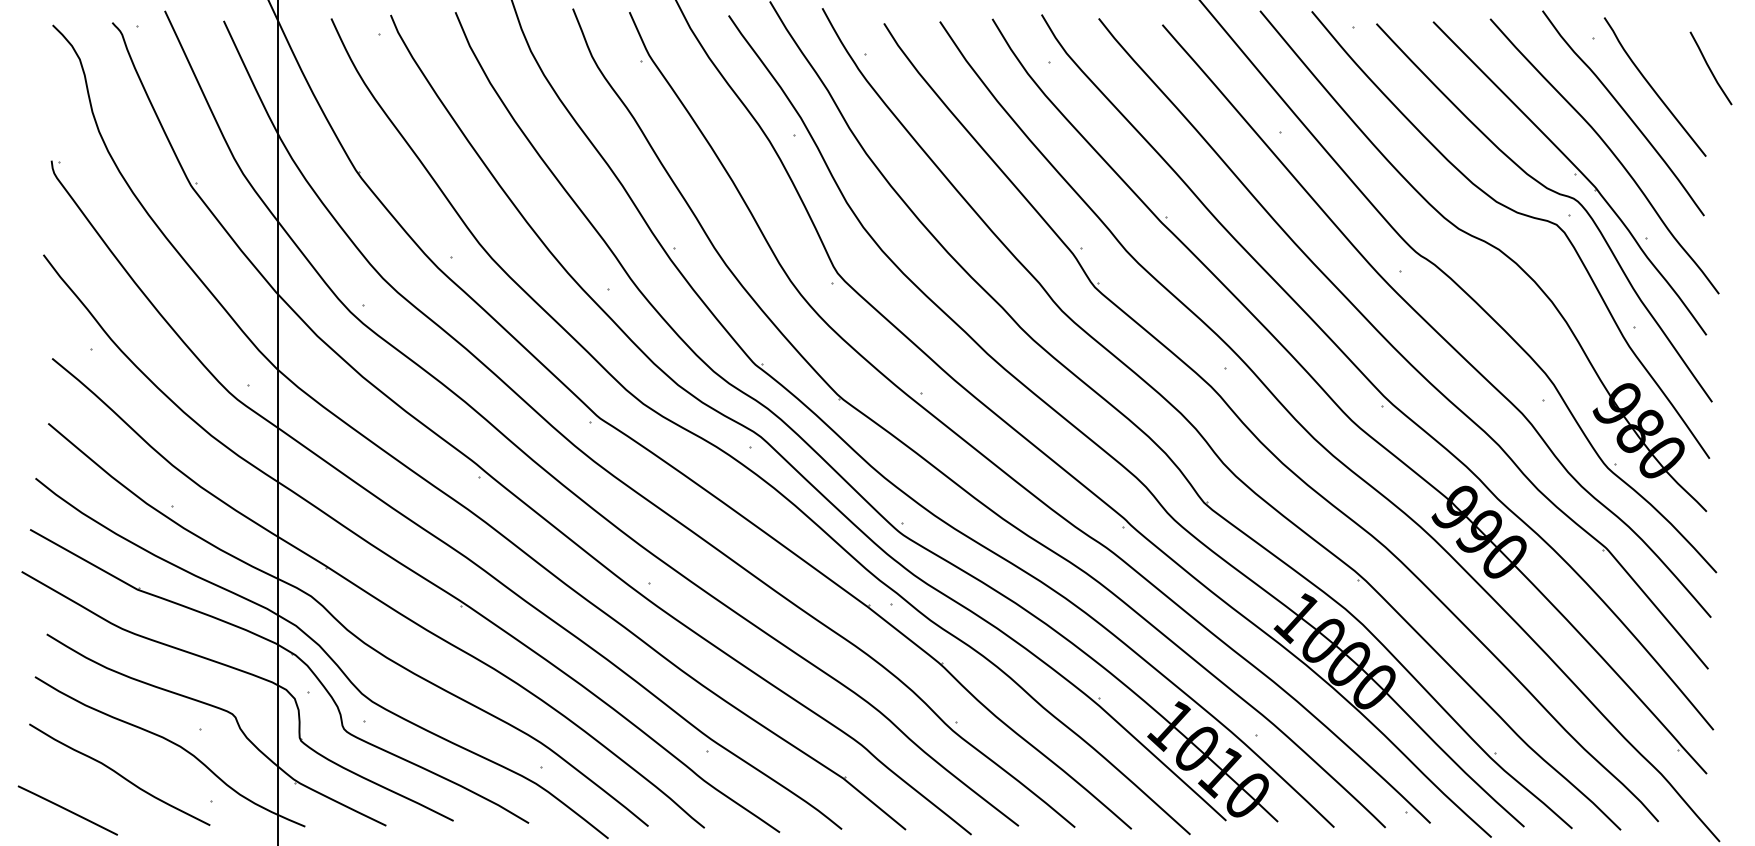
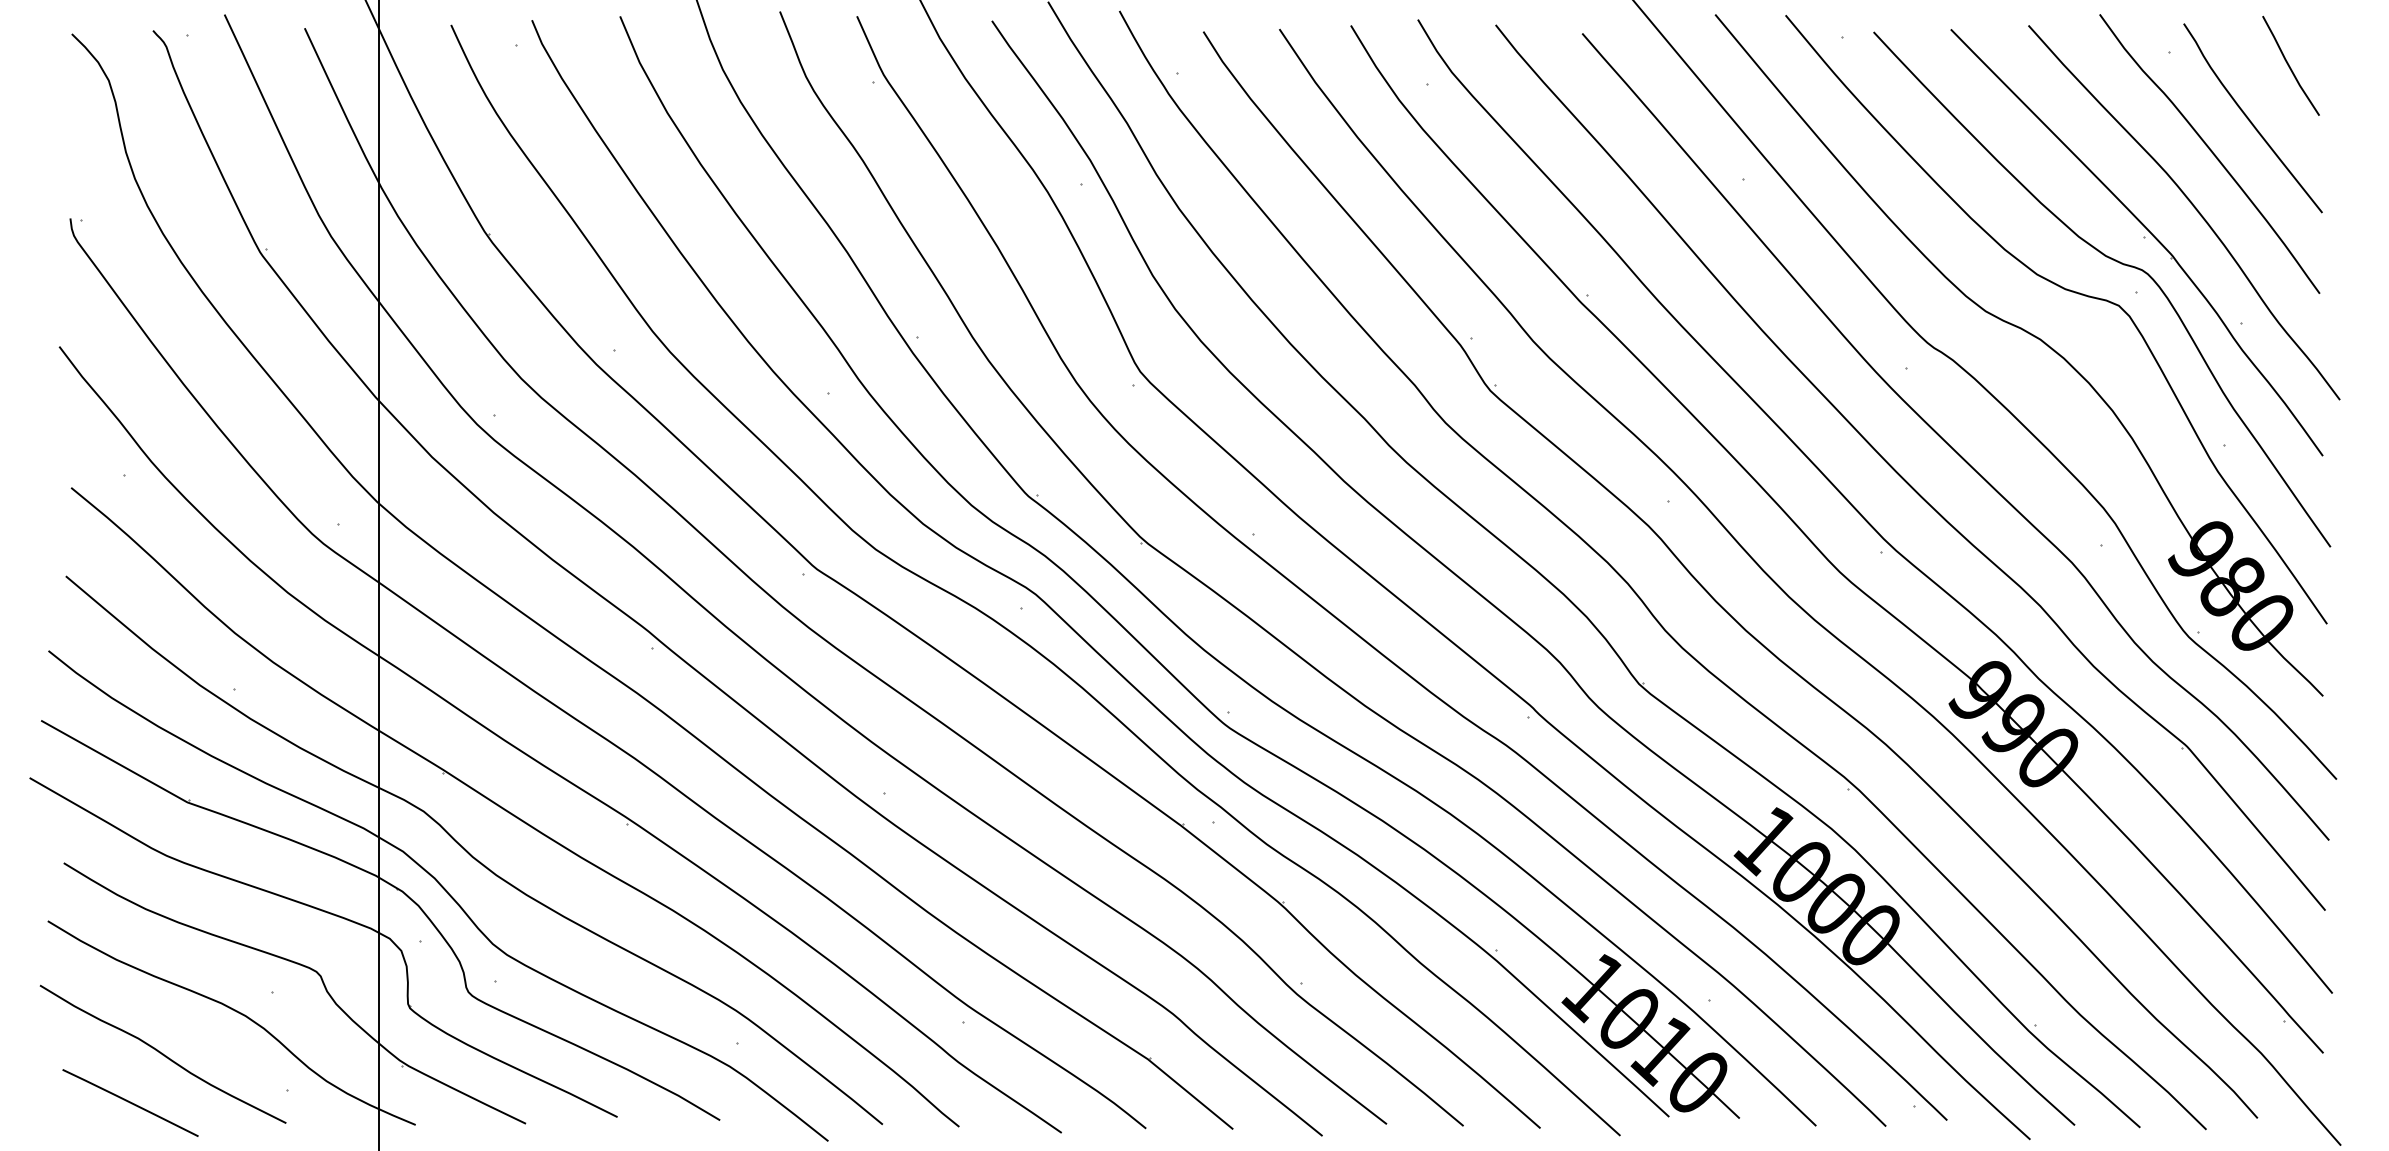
line: (1709, 68) -> (2289, 65), moved
line: (67, 810) -> (130, 1102), moved

